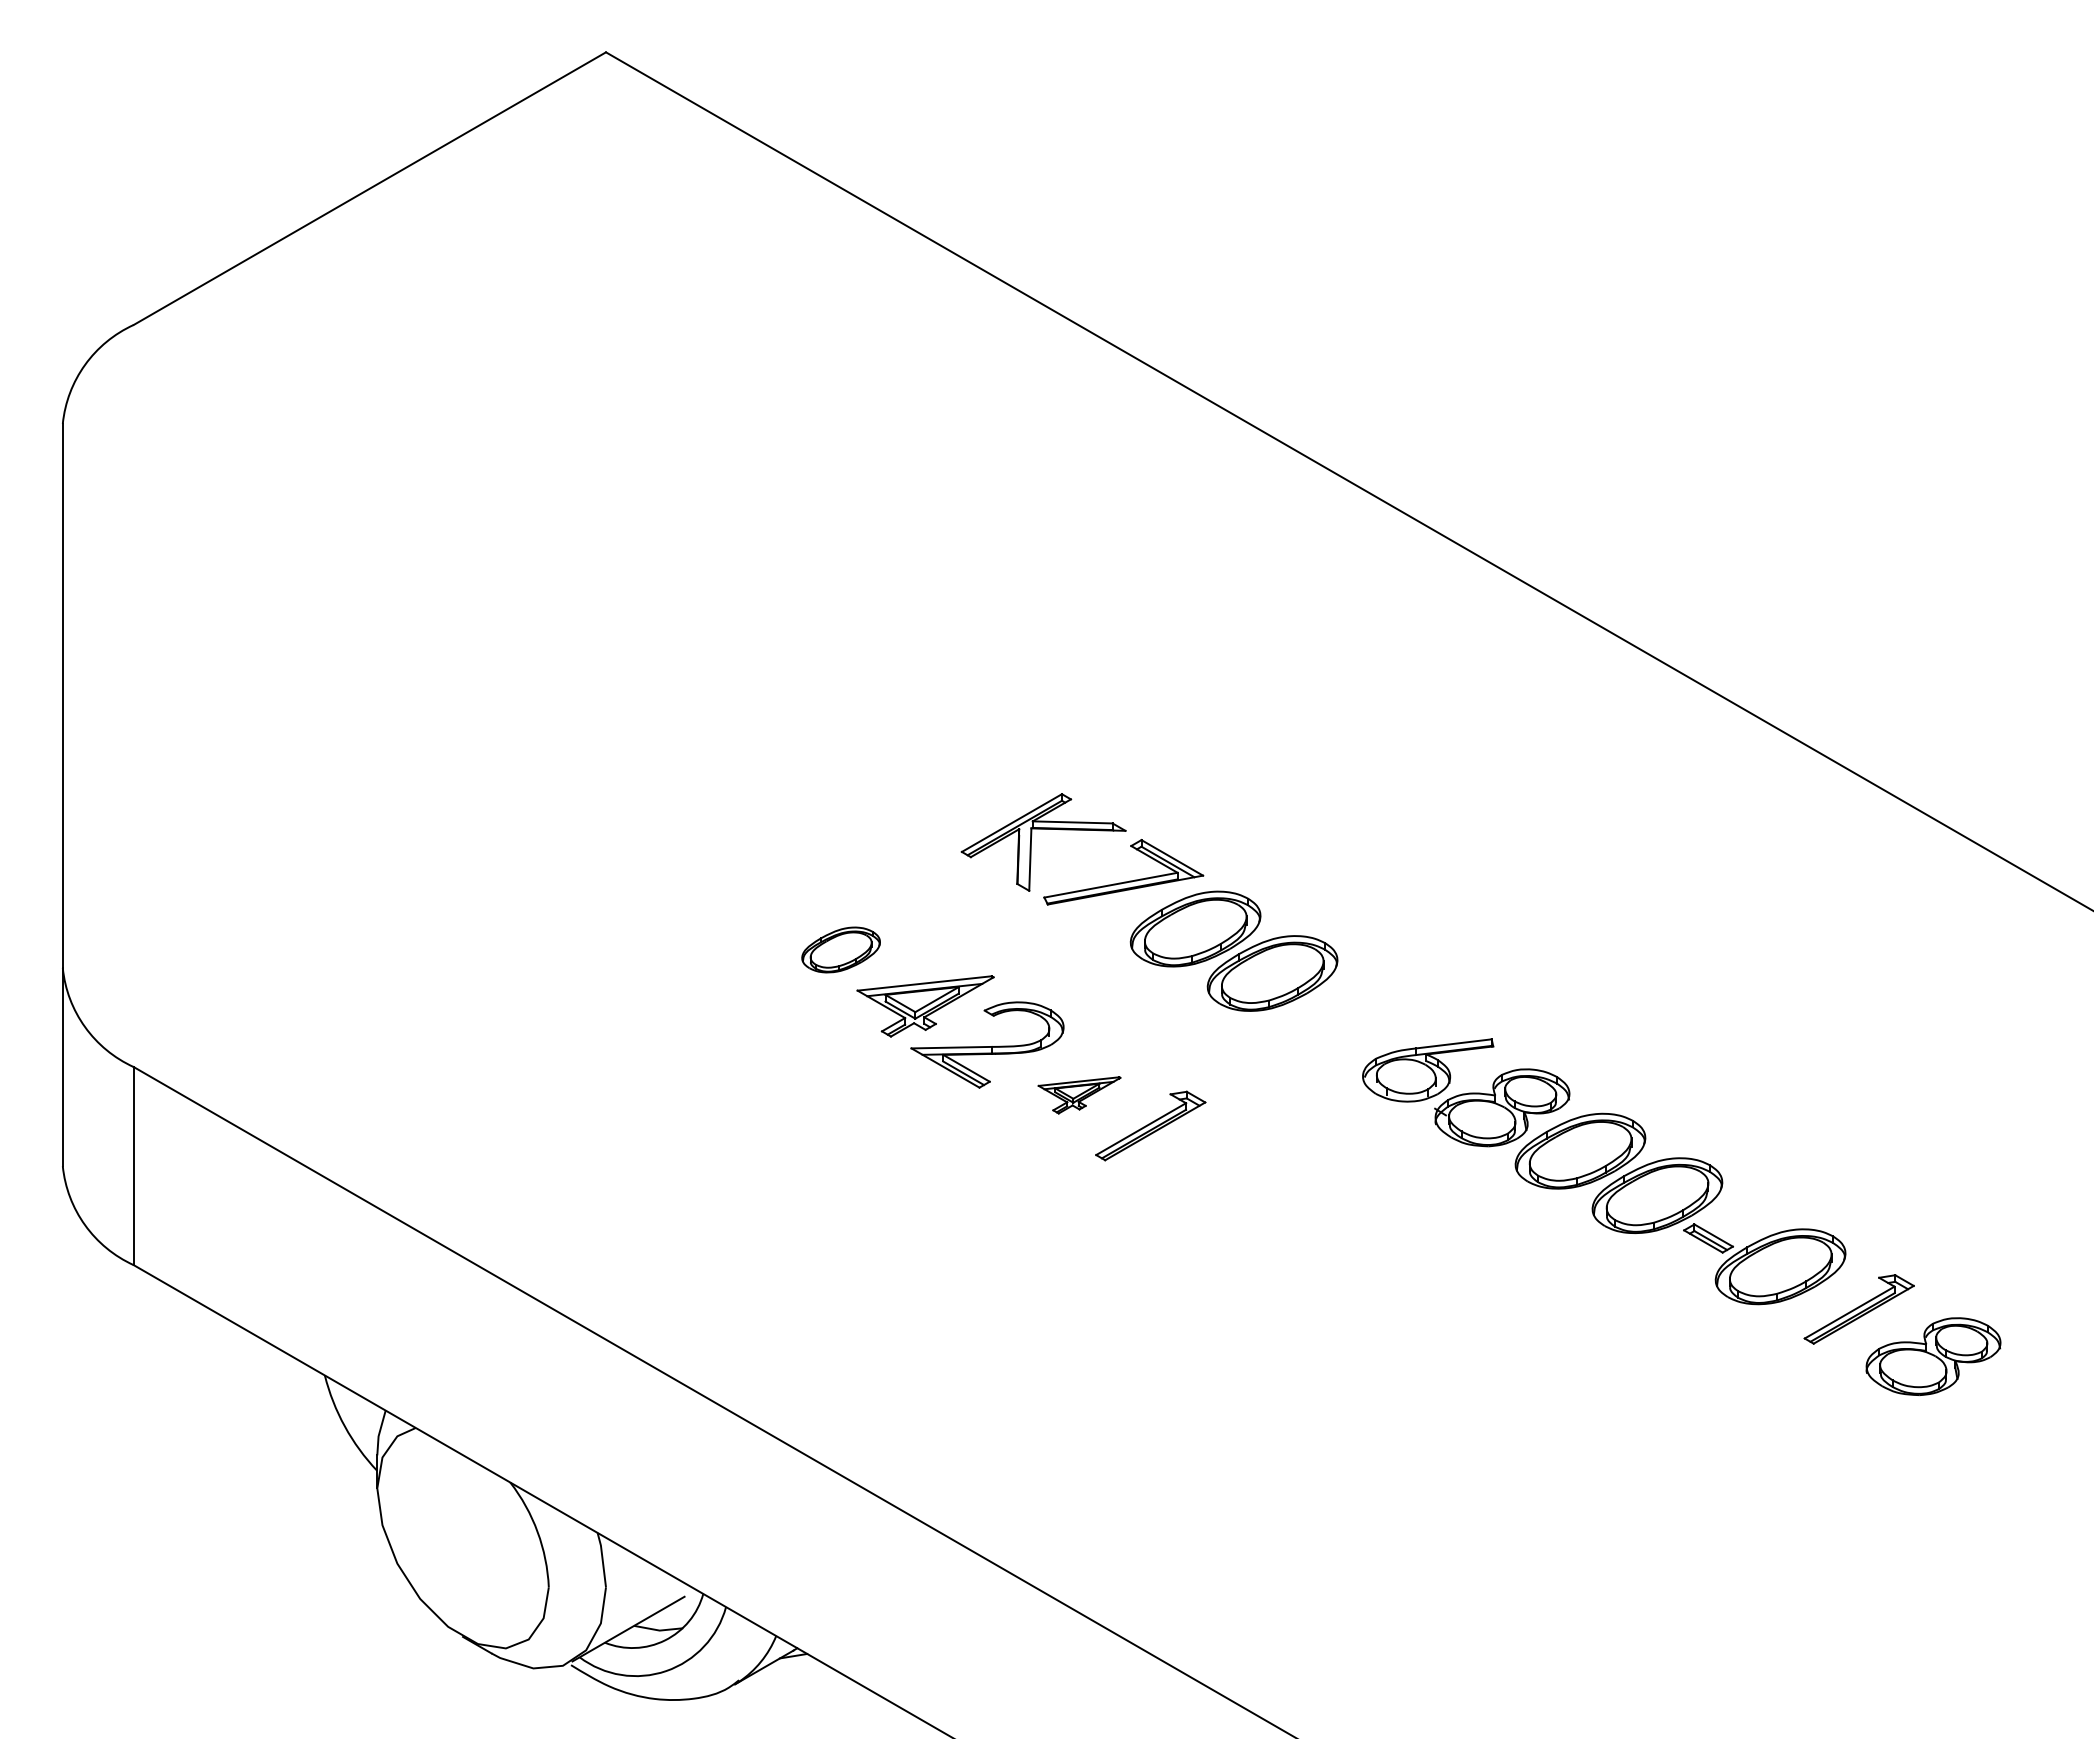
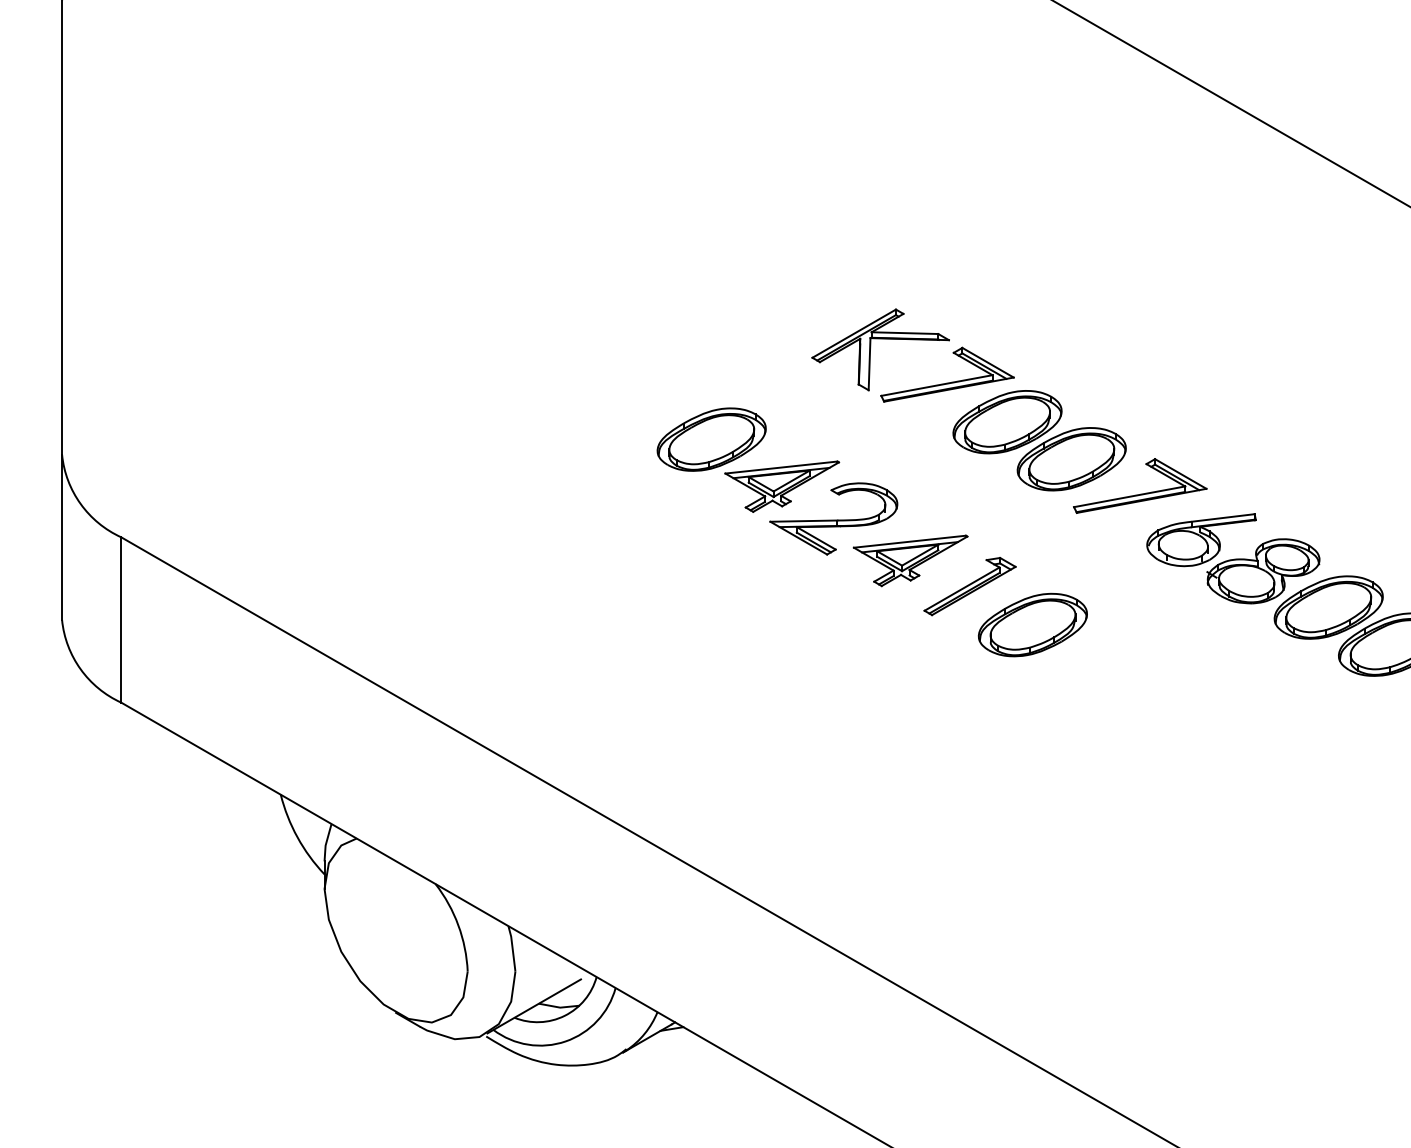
part: (840, 949) -> (711, 439), size x1.67
part: (1356, 1014) -> (1141, 493), added
part: (1079, 1095) -> (910, 561), size x1.67
part: (1225, 1171) -> (1032, 624), added

